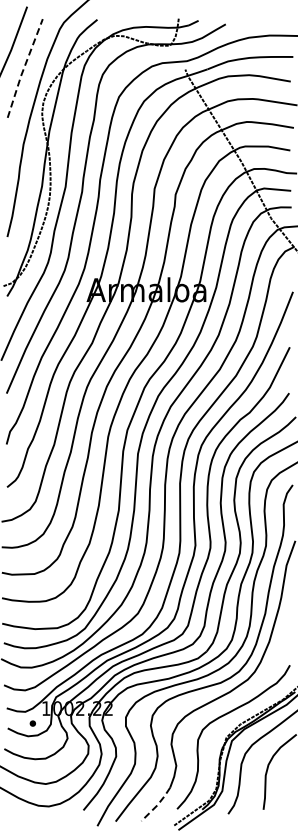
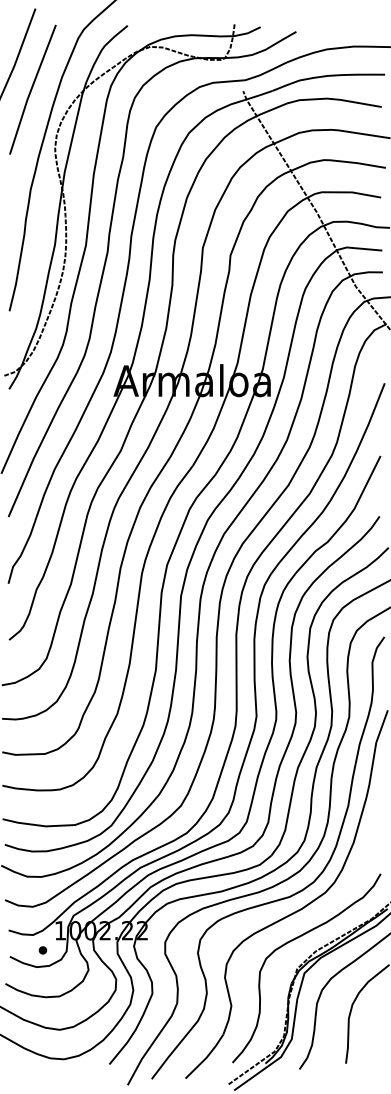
line: (23, 68) -> (30, 89), dashed -> solid
line: (157, 805) -> (206, 1058), dashed -> solid

